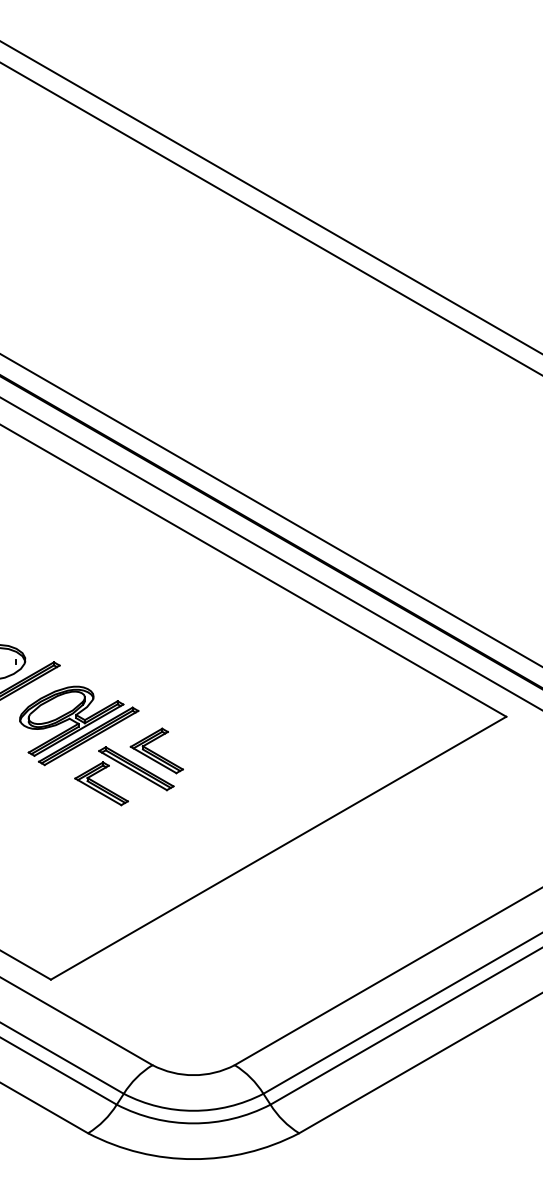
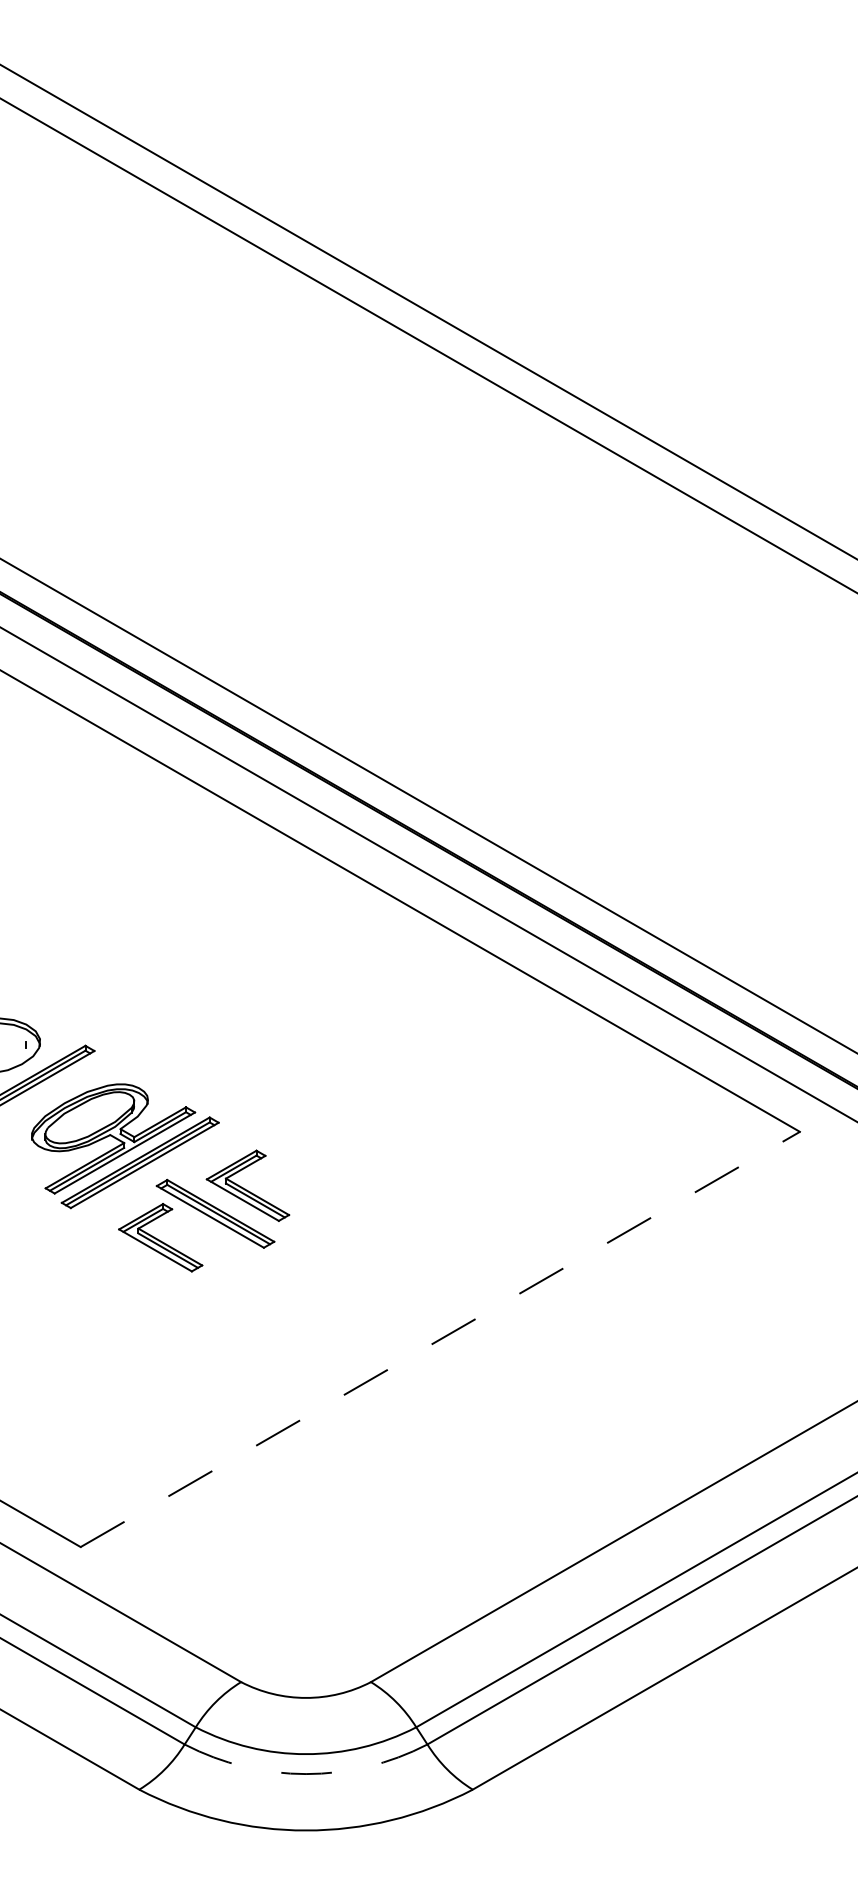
line: (278, 848) -> (440, 1339), solid -> dashed
arc: (193, 1123) -> (305, 1774), solid -> dashed

